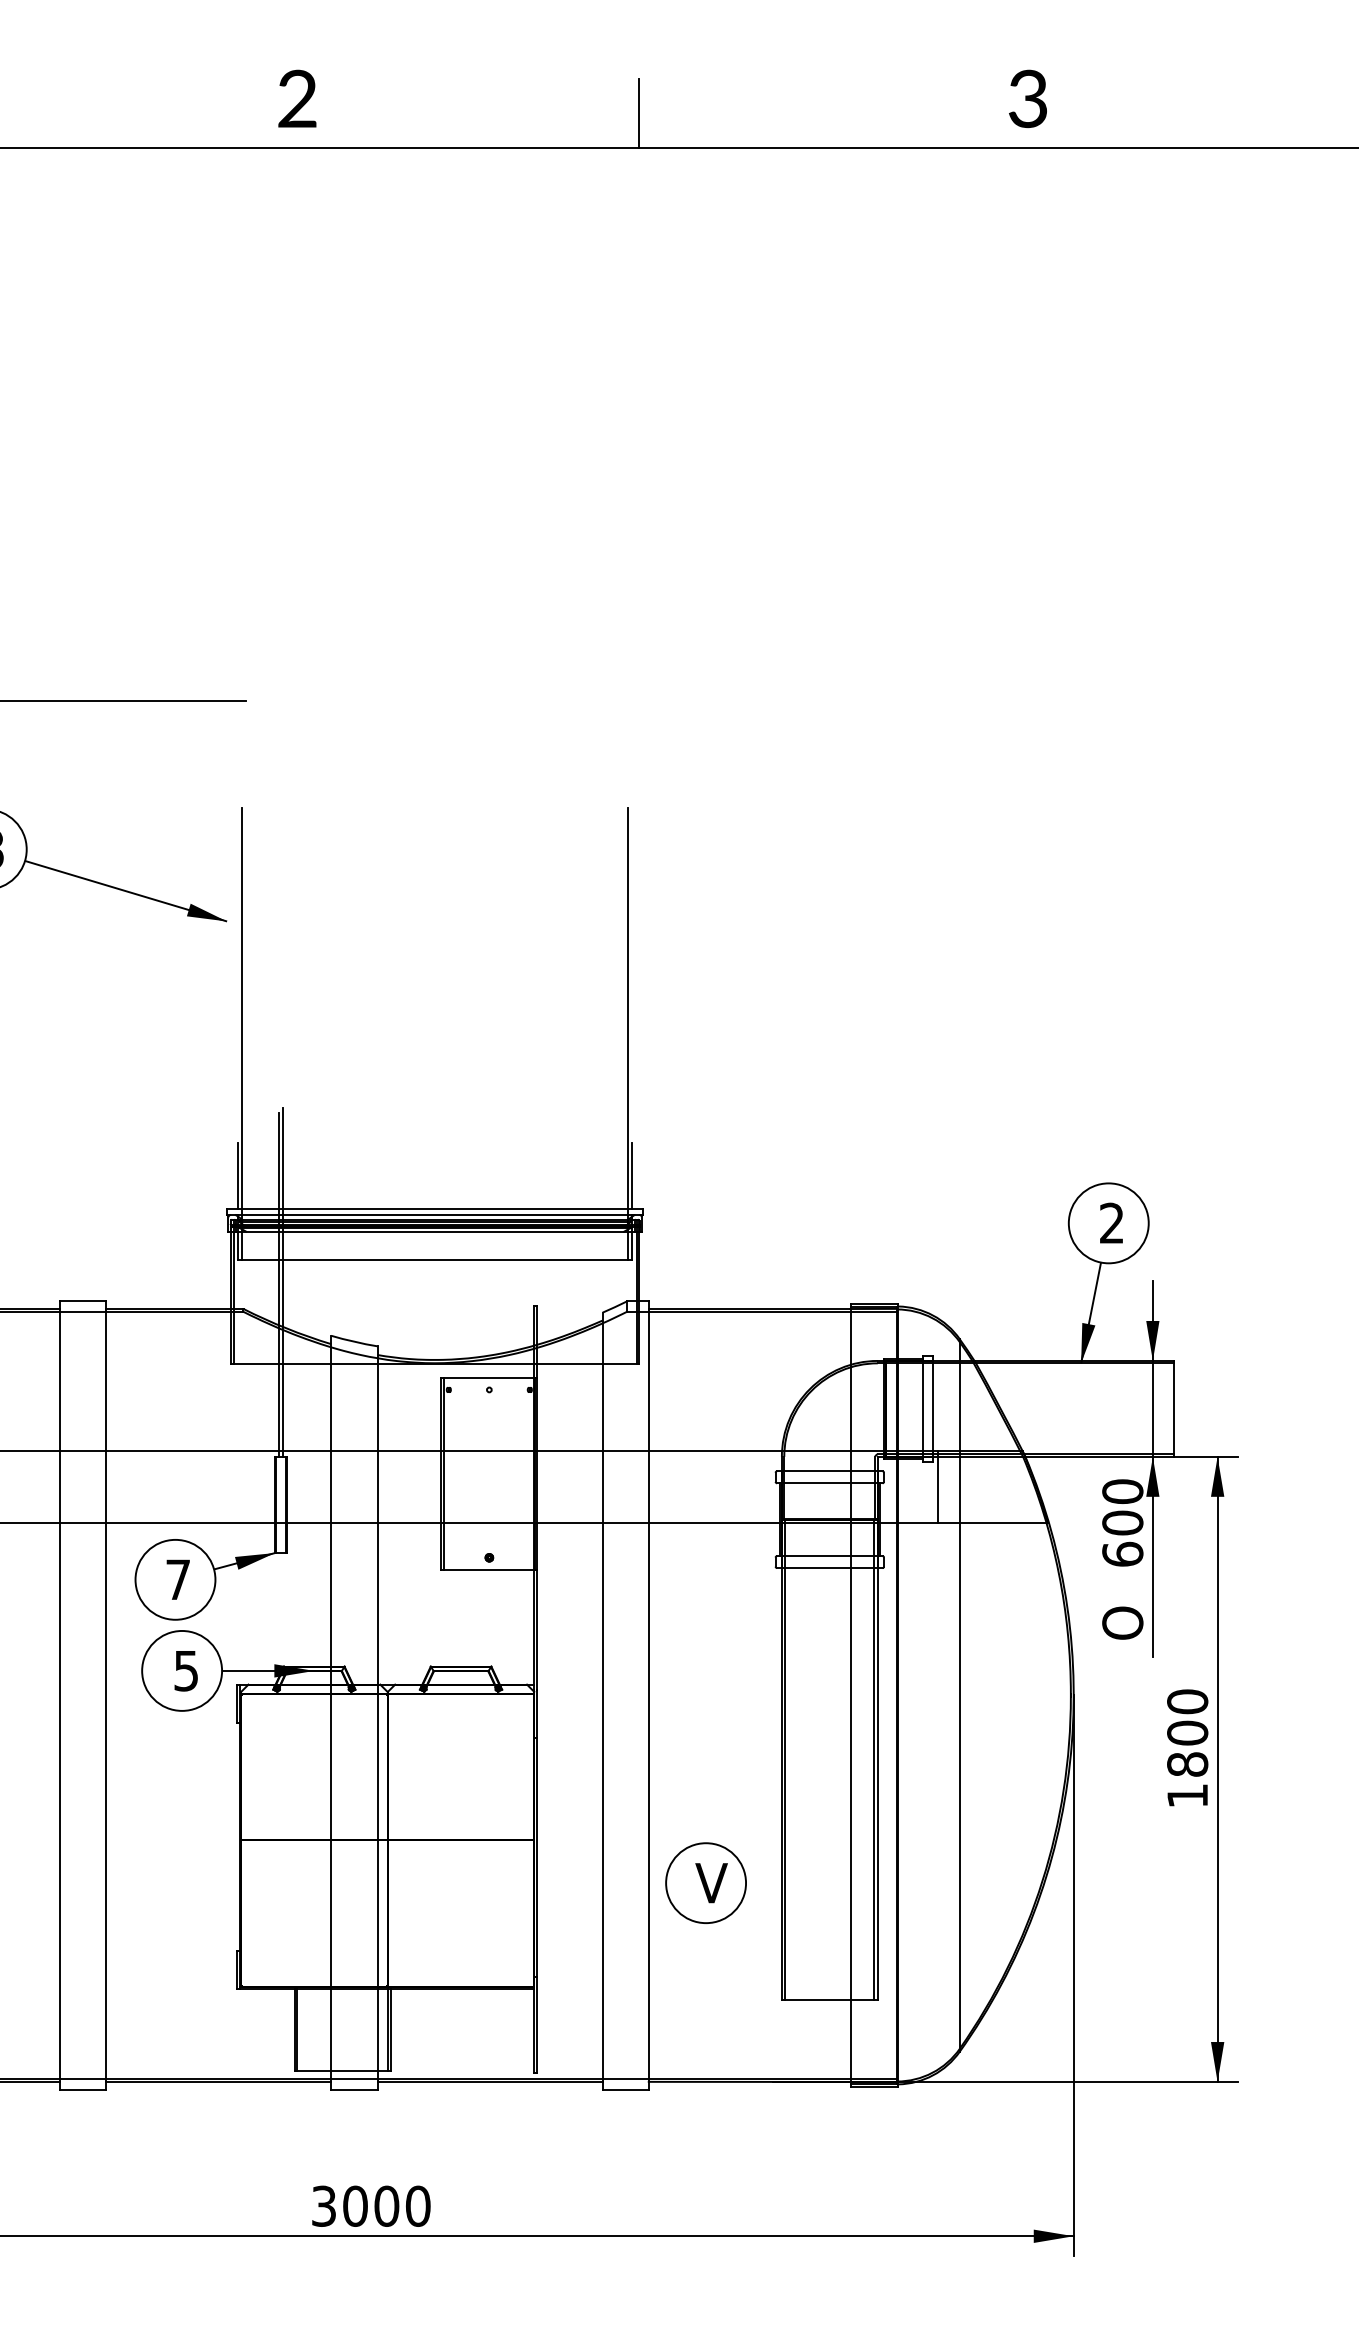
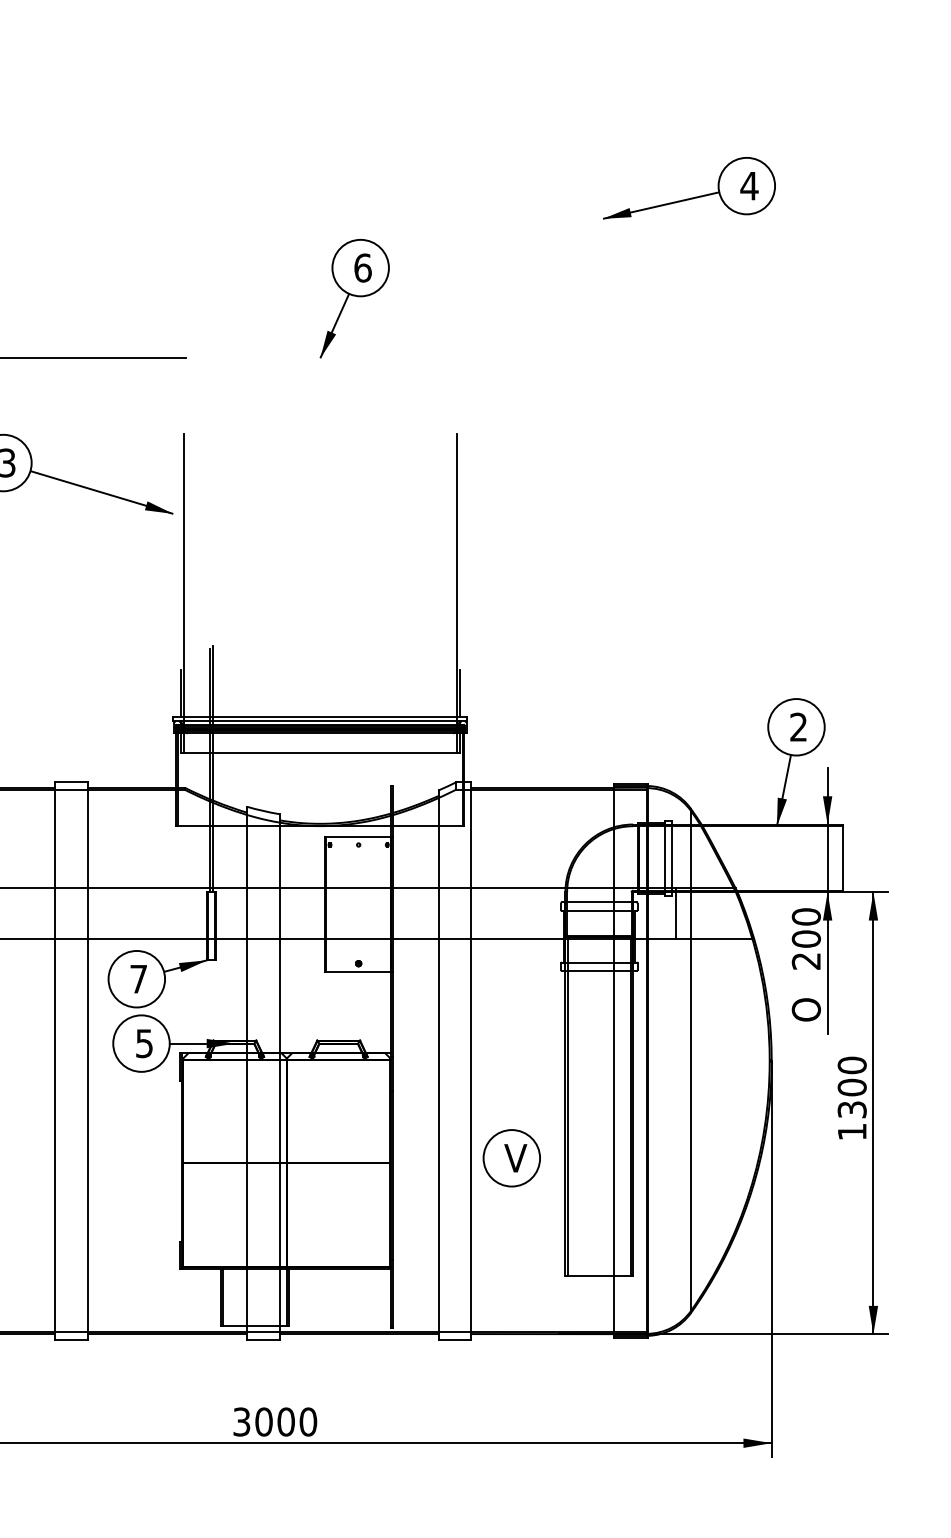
part: (959, 474) -> (690, 197), added
part: (483, 616) -> (354, 298), added
text: (1122, 1553) -> (806, 960), 600 -> 200
text: (1187, 1764) -> (852, 1109), 1800 -> 1300
part: (705, 1882) -> (511, 1157), moved

